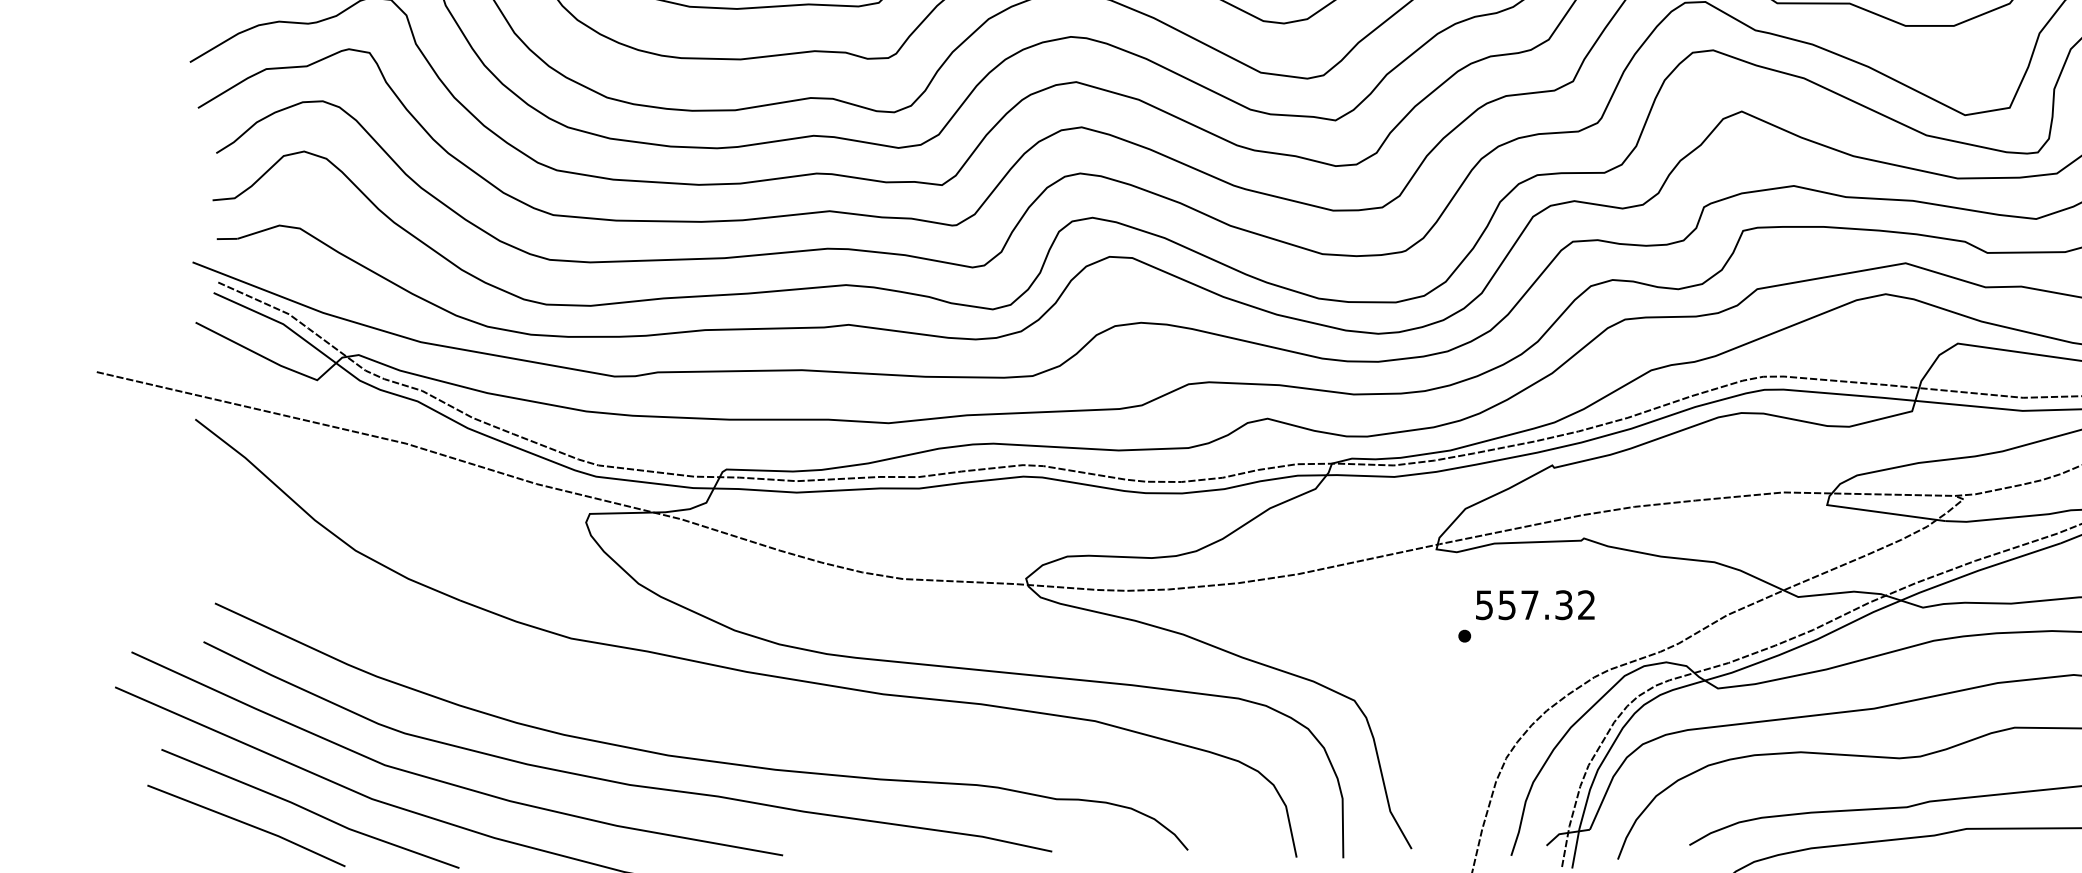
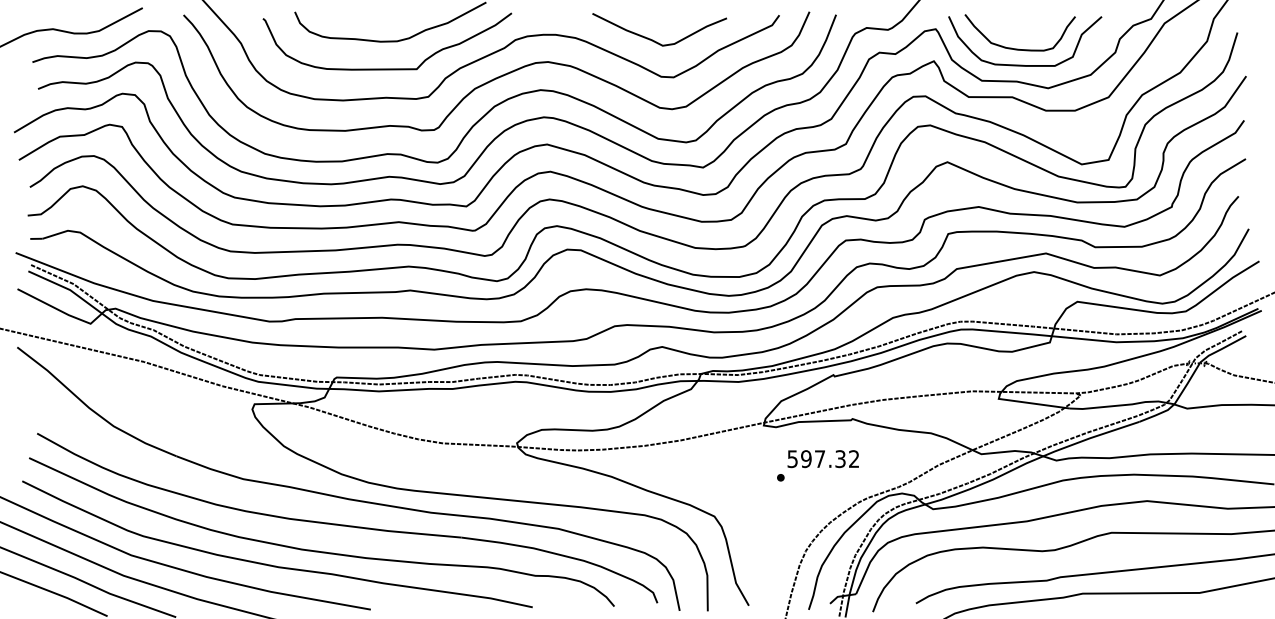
text: (1507, 604) -> (806, 458), 557.32 -> 597.32
part: (740, 713) -> (345, 524), added

